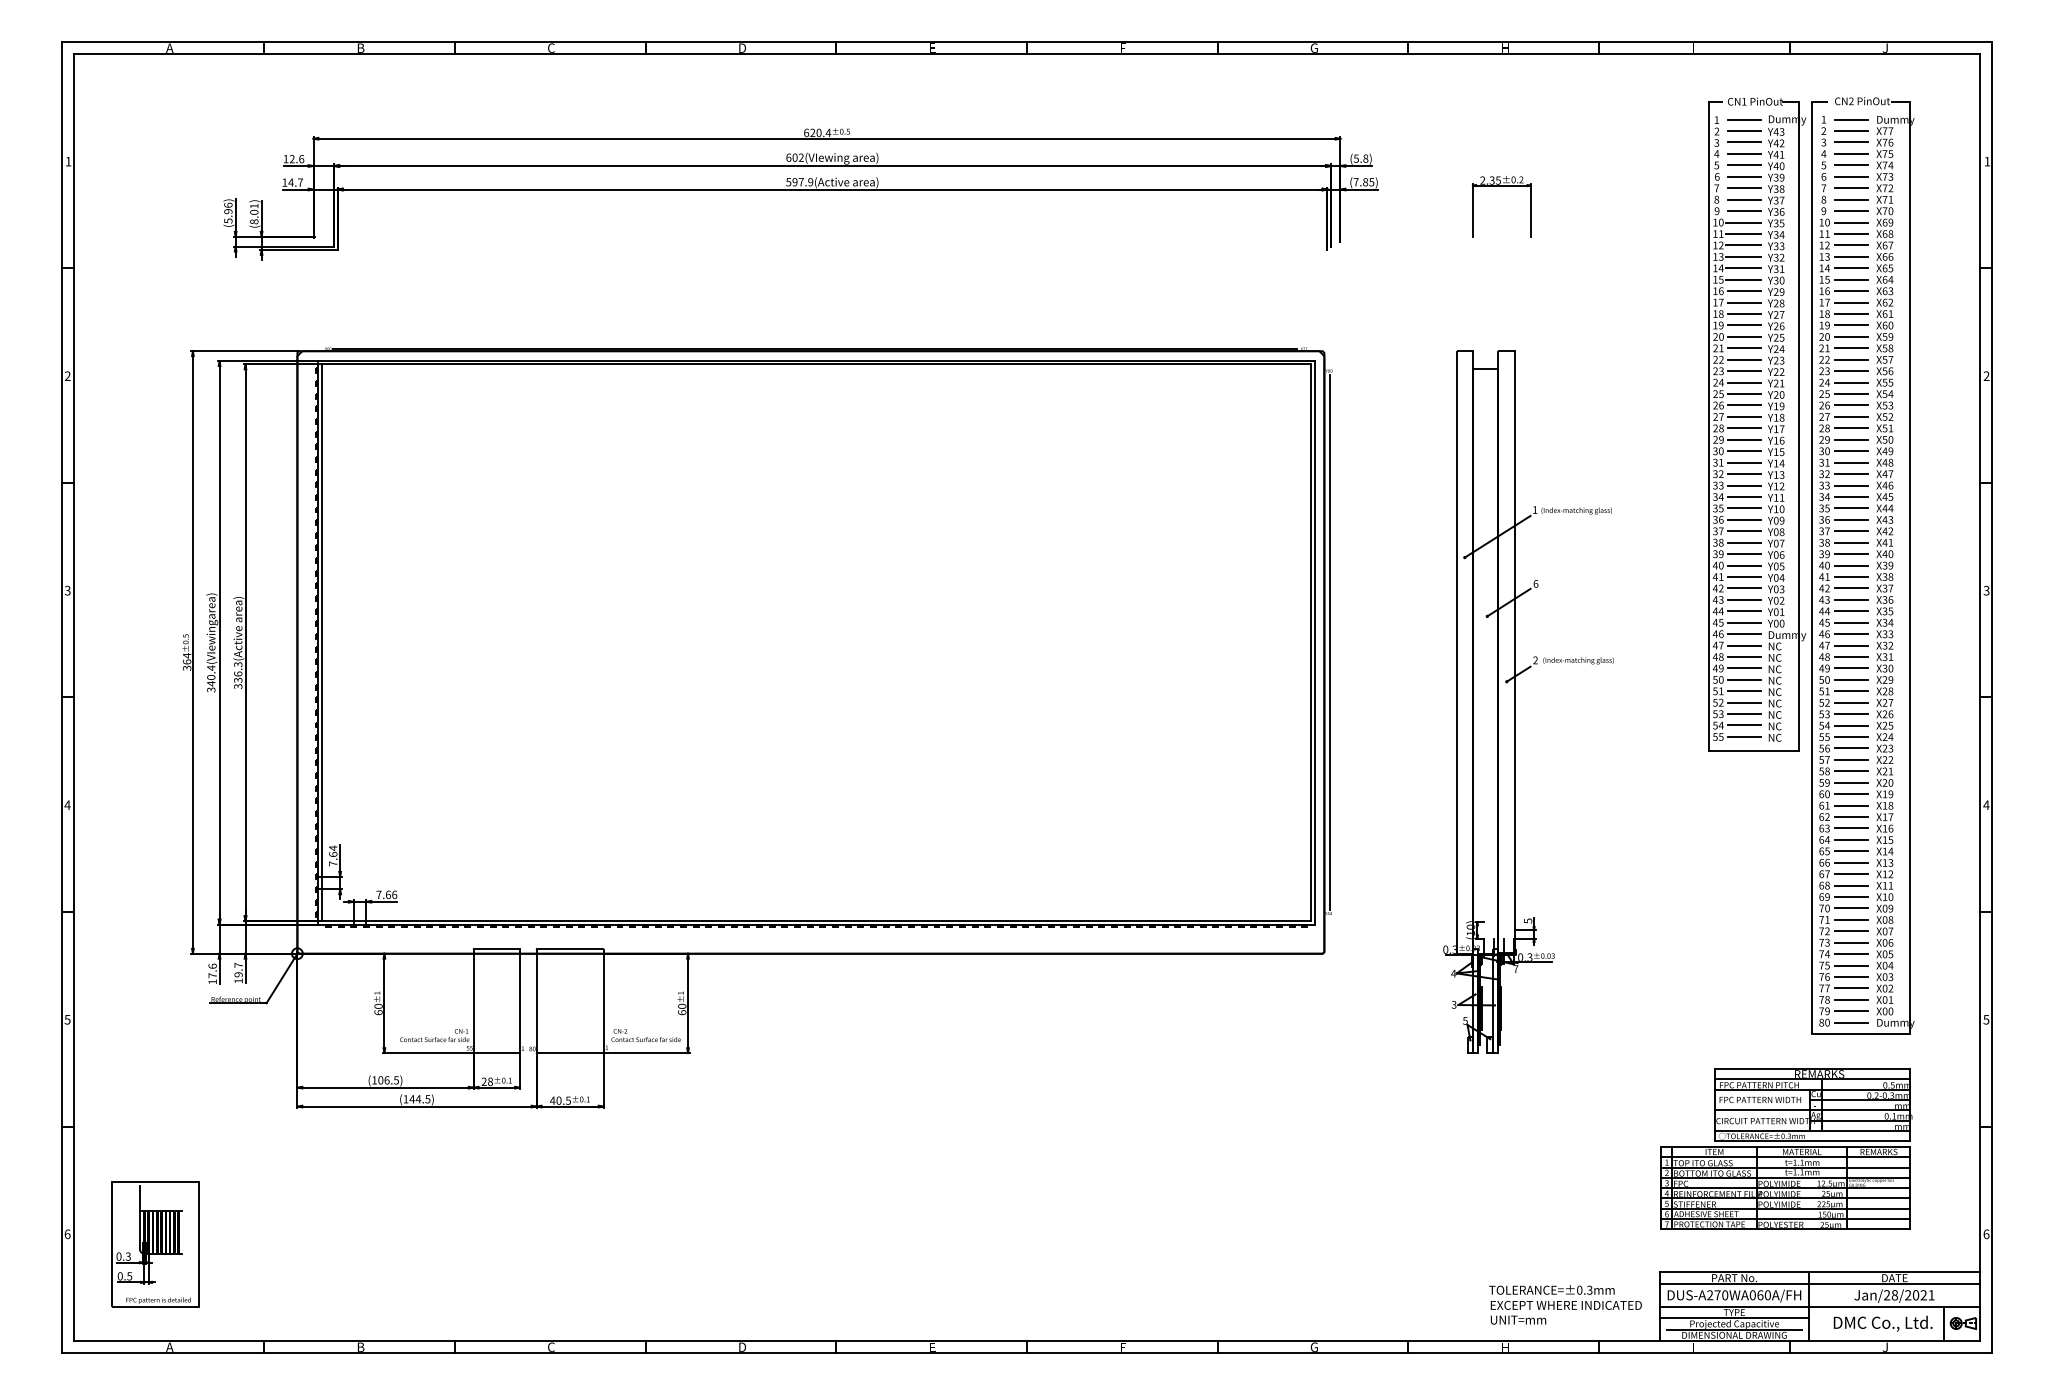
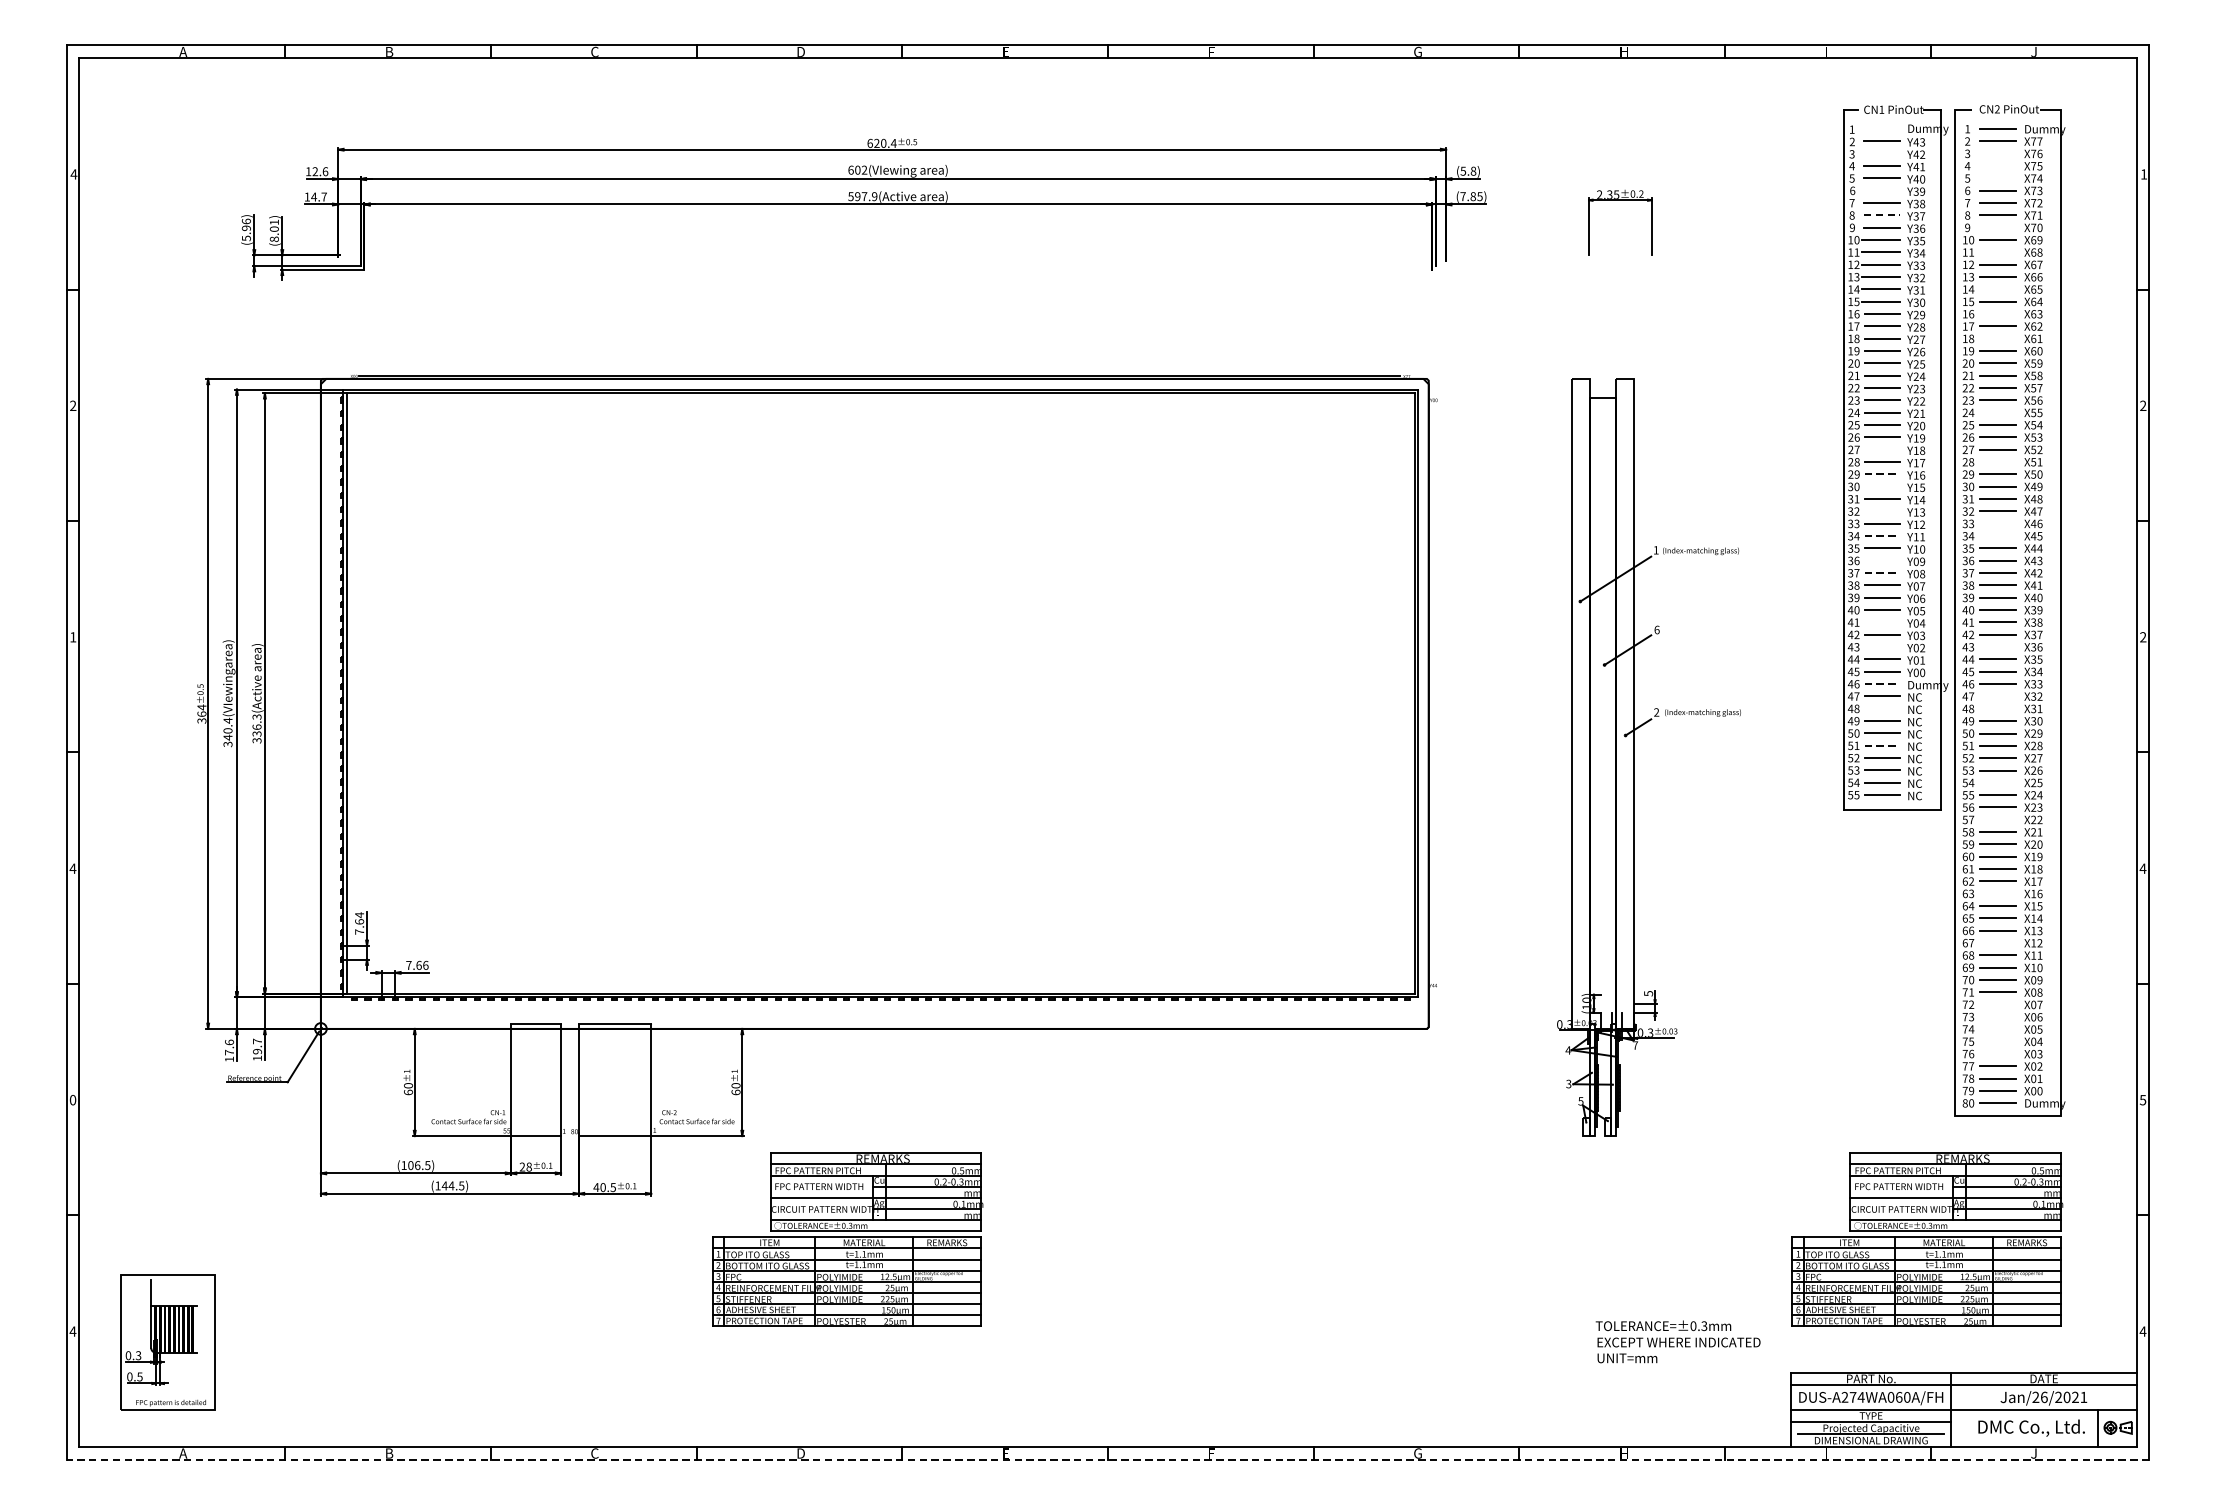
line: (1744, 119) -> (1882, 128), removed
line: (1744, 142) -> (1882, 153), removed
line: (1851, 142) -> (1997, 153), removed
line: (1851, 153) -> (1997, 165), removed
text: (68, 161) -> (73, 174), 1 -> 4
line: (1851, 165) -> (1997, 178), removed
line: (1744, 176) -> (1882, 190), removed
line: (1744, 199) -> (1882, 215), solid -> dashed
line: (1851, 211) -> (1997, 228), removed
line: (1851, 233) -> (1997, 251), removed
line: (1851, 268) -> (1997, 289), removed
line: (1851, 291) -> (1997, 314), removed
line: (1851, 313) -> (1997, 338), removed
line: (1851, 382) -> (1997, 412), removed
line: (1744, 416) -> (1882, 449), removed
line: (1851, 428) -> (1997, 462), removed
line: (1744, 439) -> (1882, 474), solid -> dashed
line: (1744, 451) -> (1882, 487), removed
line: (1744, 474) -> (1882, 511), removed
line: (1851, 485) -> (1997, 523), removed
line: (1744, 496) -> (1882, 535), solid -> dashed
line: (1851, 496) -> (1997, 535), removed
line: (1744, 519) -> (1882, 560), removed
line: (1744, 531) -> (1882, 573), solid -> dashed
line: (1744, 576) -> (1882, 621), removed
text: (67, 590) -> (72, 637), 3 -> 1
text: (1986, 590) -> (2143, 637), 3 -> 2
line: (1744, 599) -> (1882, 646), removed
line: (1851, 599) -> (1997, 646), removed
line: (1744, 634) -> (1882, 684), solid -> dashed
line: (1329, 641) -> (1434, 692), removed
line: (1851, 645) -> (1997, 696), removed
line: (1744, 656) -> (1882, 708), removed
line: (1851, 657) -> (1997, 709), removed
line: (1744, 691) -> (1882, 746), solid -> dashed
line: (1851, 725) -> (1997, 782), removed
line: (1851, 759) -> (1997, 819), removed
line: (1851, 828) -> (1997, 893), removed
line: (1851, 874) -> (1997, 943), removed
line: (1851, 931) -> (1997, 1004), removed
line: (1851, 942) -> (1997, 1016), removed
line: (1851, 954) -> (1997, 1029), removed
line: (1851, 965) -> (1997, 1041), removed
line: (1851, 976) -> (1997, 1053), removed
text: (67, 1019) -> (72, 1099), 5 -> 0
part: (785, 1148) -> (847, 1239), added
text: (67, 1234) -> (72, 1331), 6 -> 4
text: (1986, 1234) -> (2143, 1331), 6 -> 4
text: (1724, 1295) -> (1860, 1397), DUS-A270WA060A/FH -> DUS-A274WA060A/FH
text: (1894, 1295) -> (2043, 1397), Jan/28/2021 -> Jan/26/2021
text: (1565, 1304) -> (1678, 1341), moved
line: (1026, 1353) -> (1107, 1460), solid -> dashed

